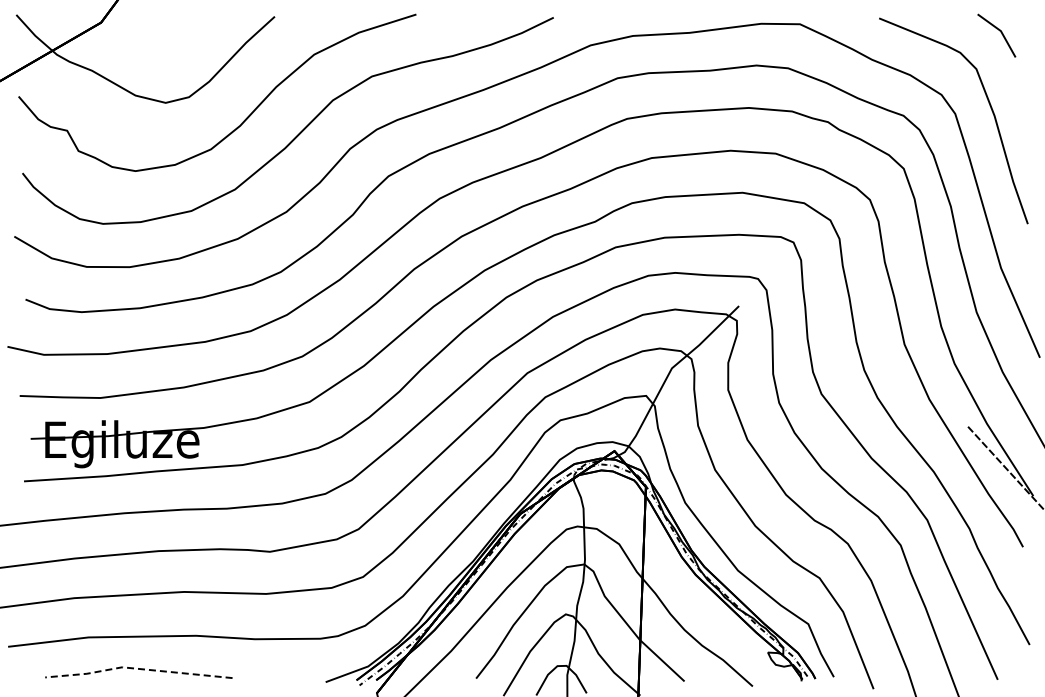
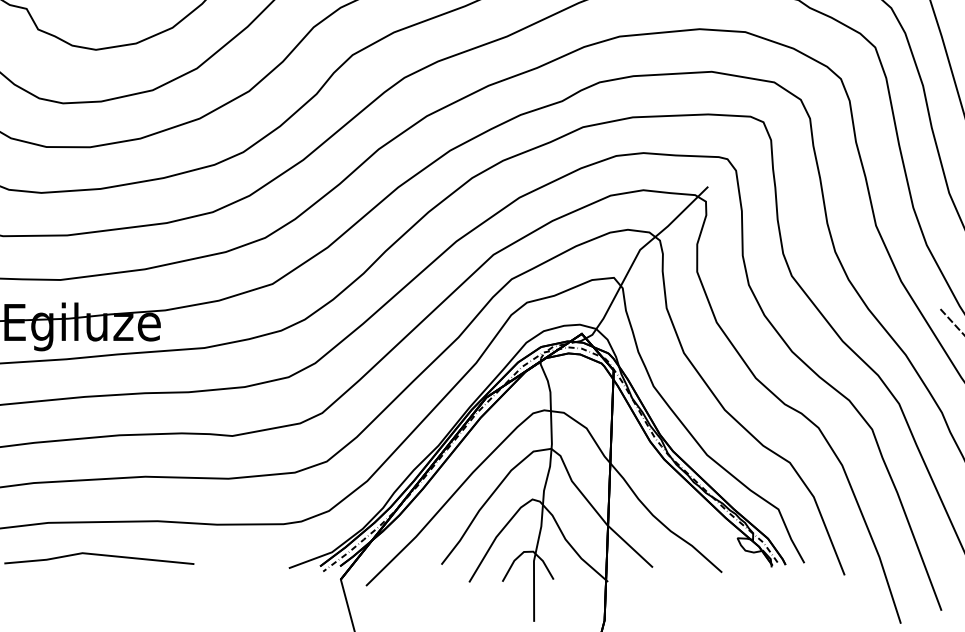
line: (137, 668) -> (97, 554), dashed -> solid

